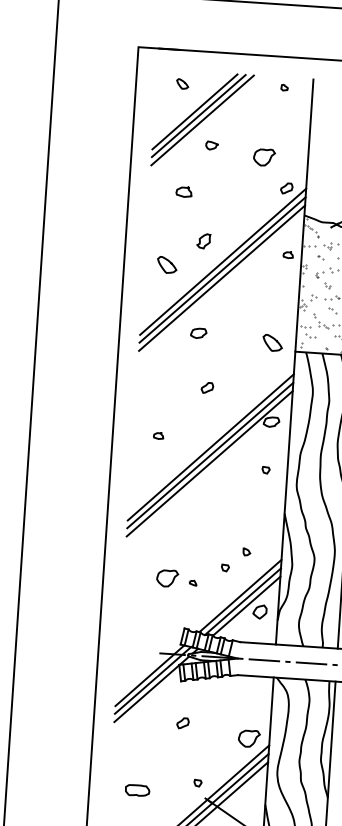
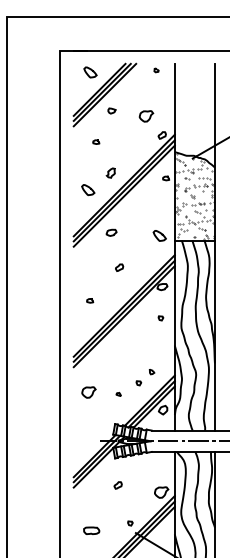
part: (182, 84) -> (90, 72), size x1.67
part: (184, 191) -> (96, 141), size x0.62
part: (166, 578) -> (88, 392), moved

